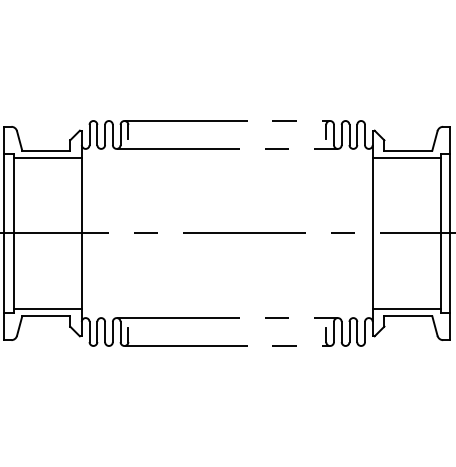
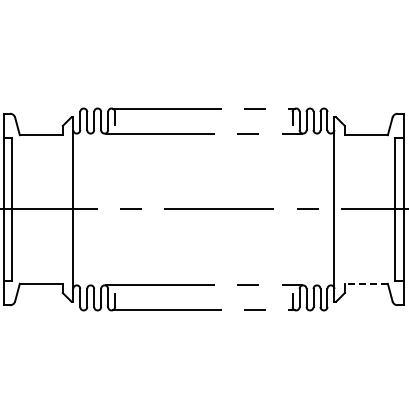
line: (47, 157) -> (42, 141), removed
line: (406, 157) -> (364, 141), removed
line: (47, 309) -> (42, 277), removed
line: (406, 309) -> (364, 277), removed
line: (408, 315) -> (366, 283), solid -> dashed

